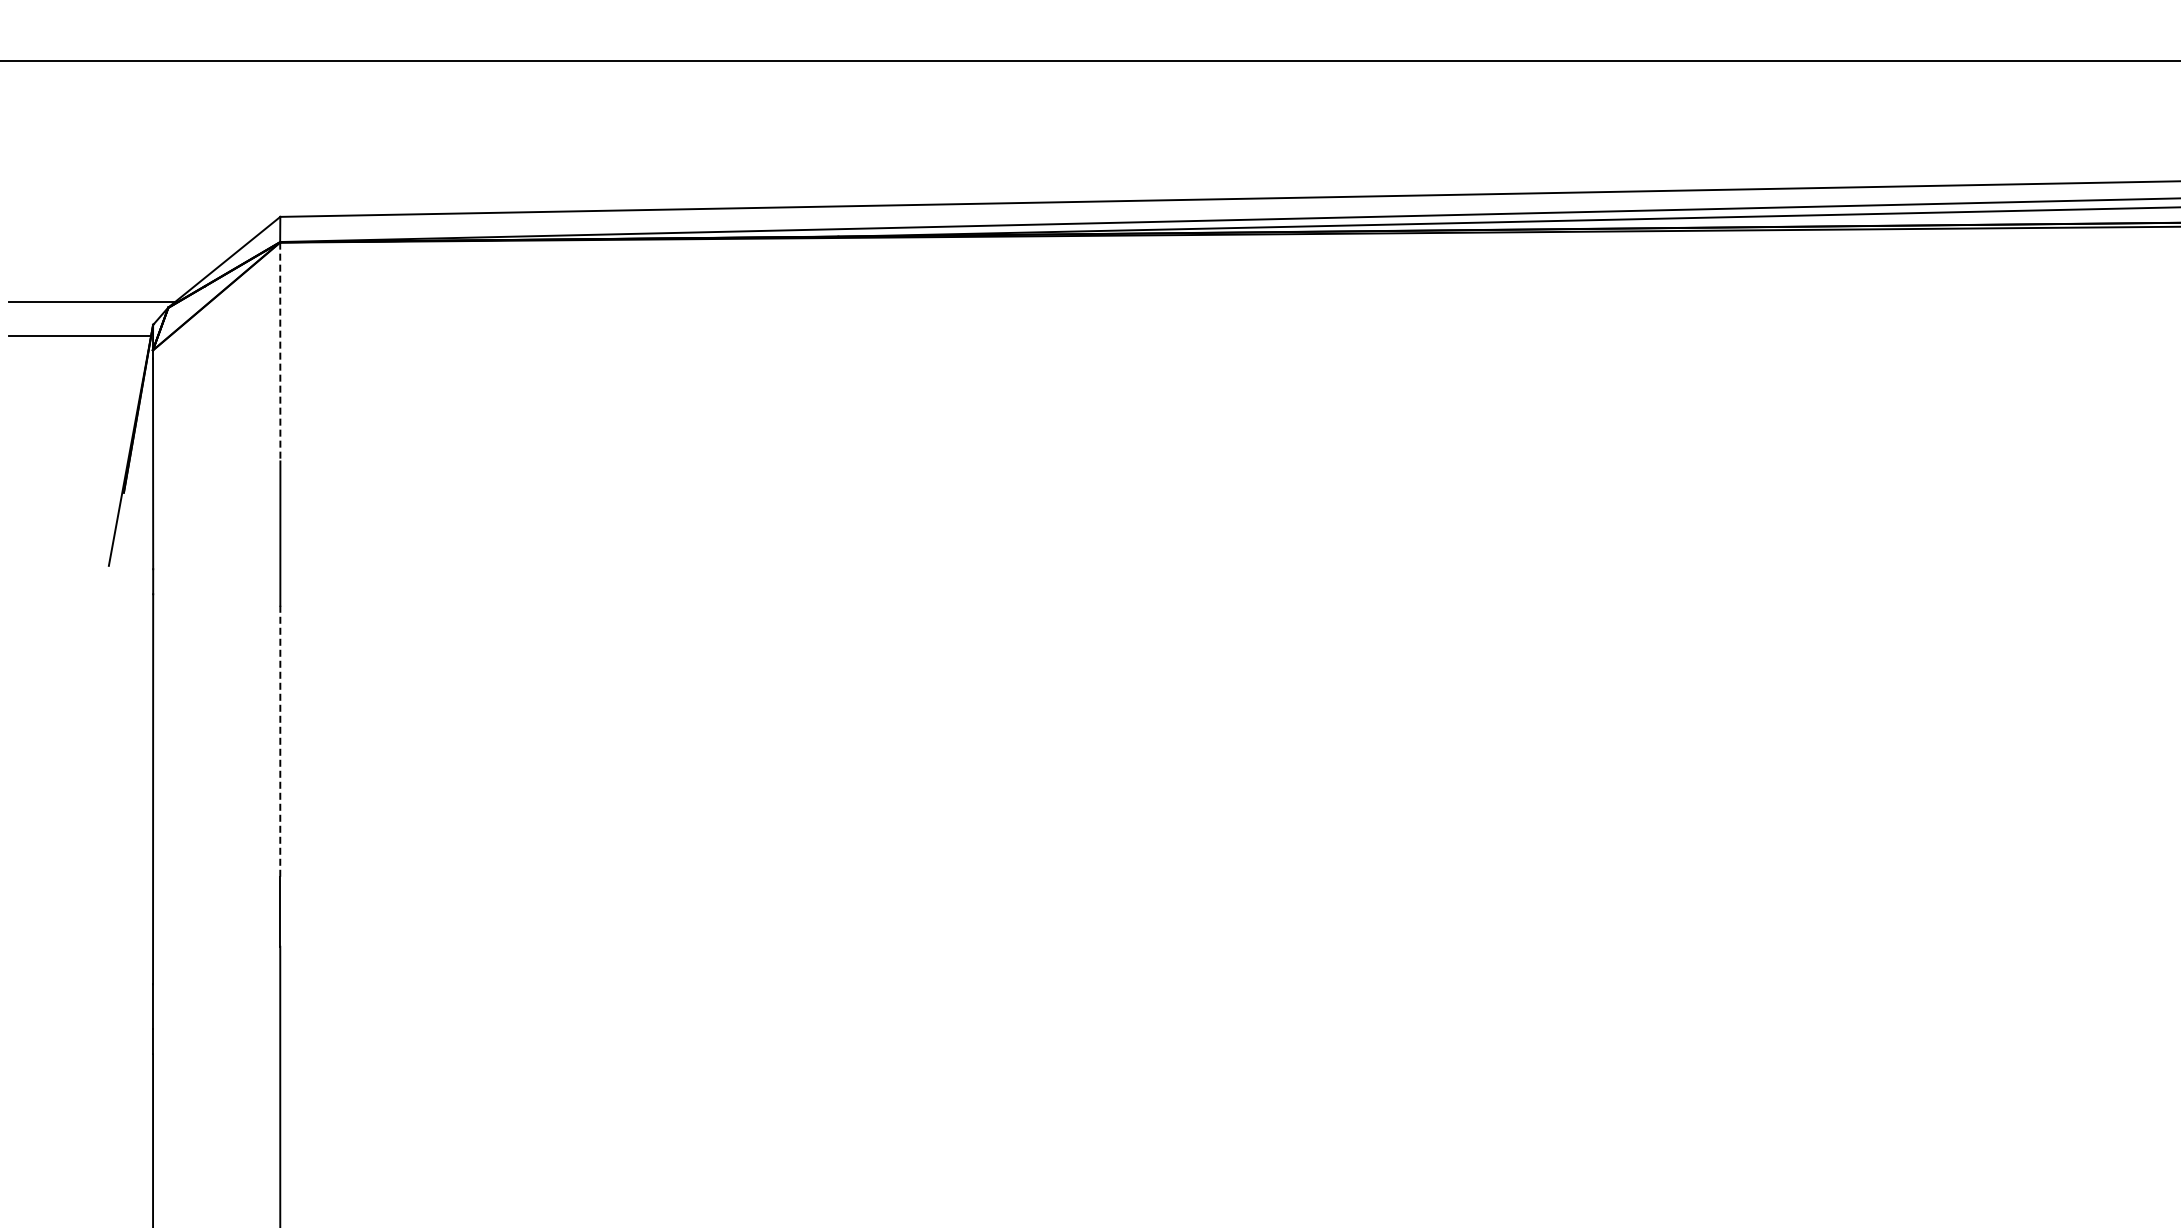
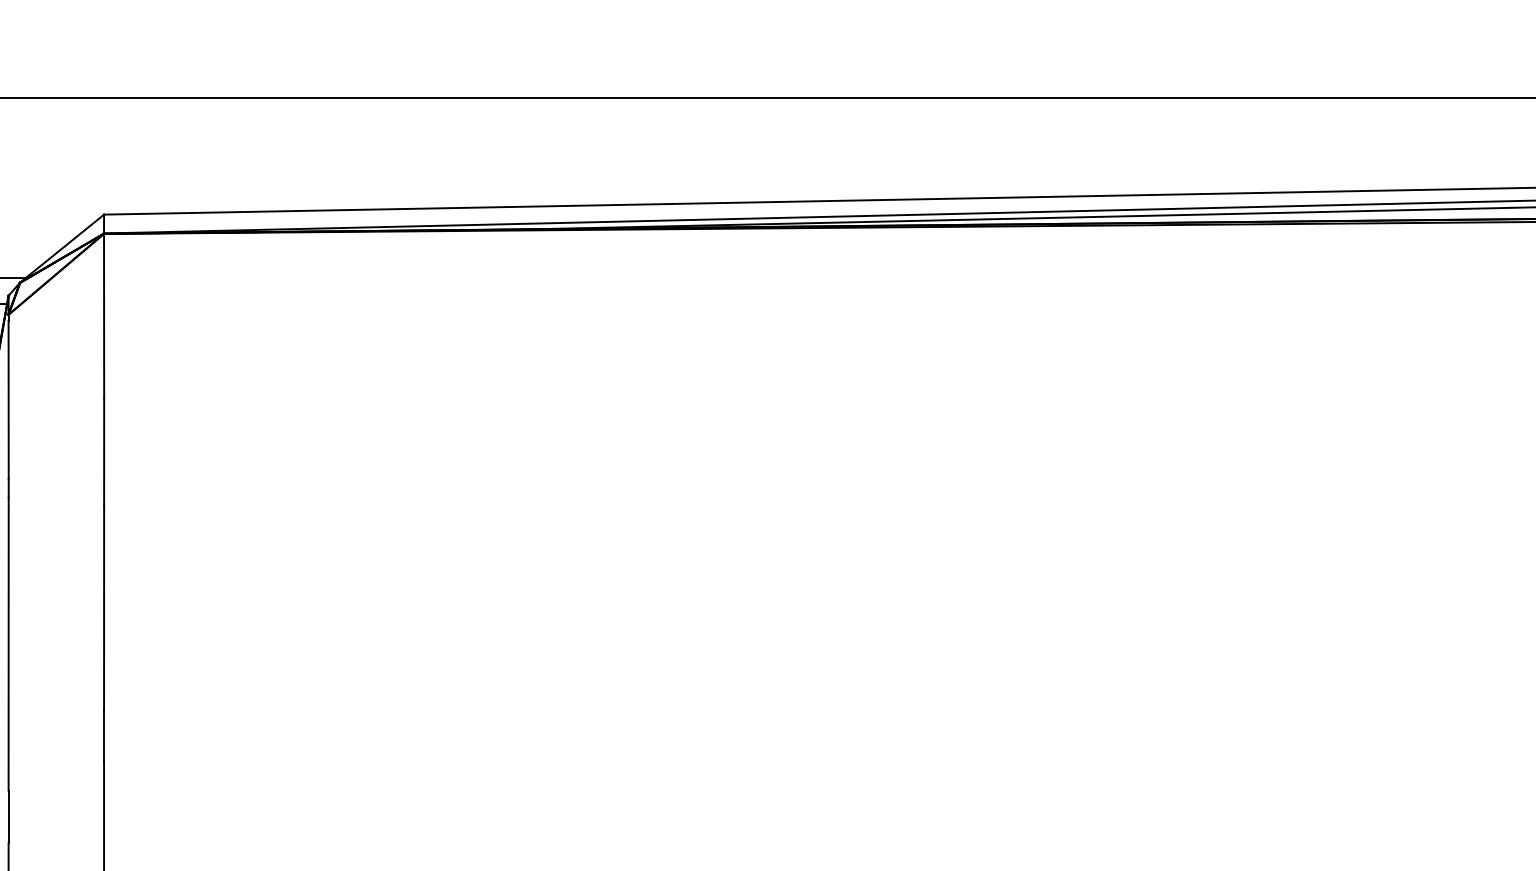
line: (280, 352) -> (104, 316), dashed -> solid
line: (280, 741) -> (104, 608), dashed -> solid

